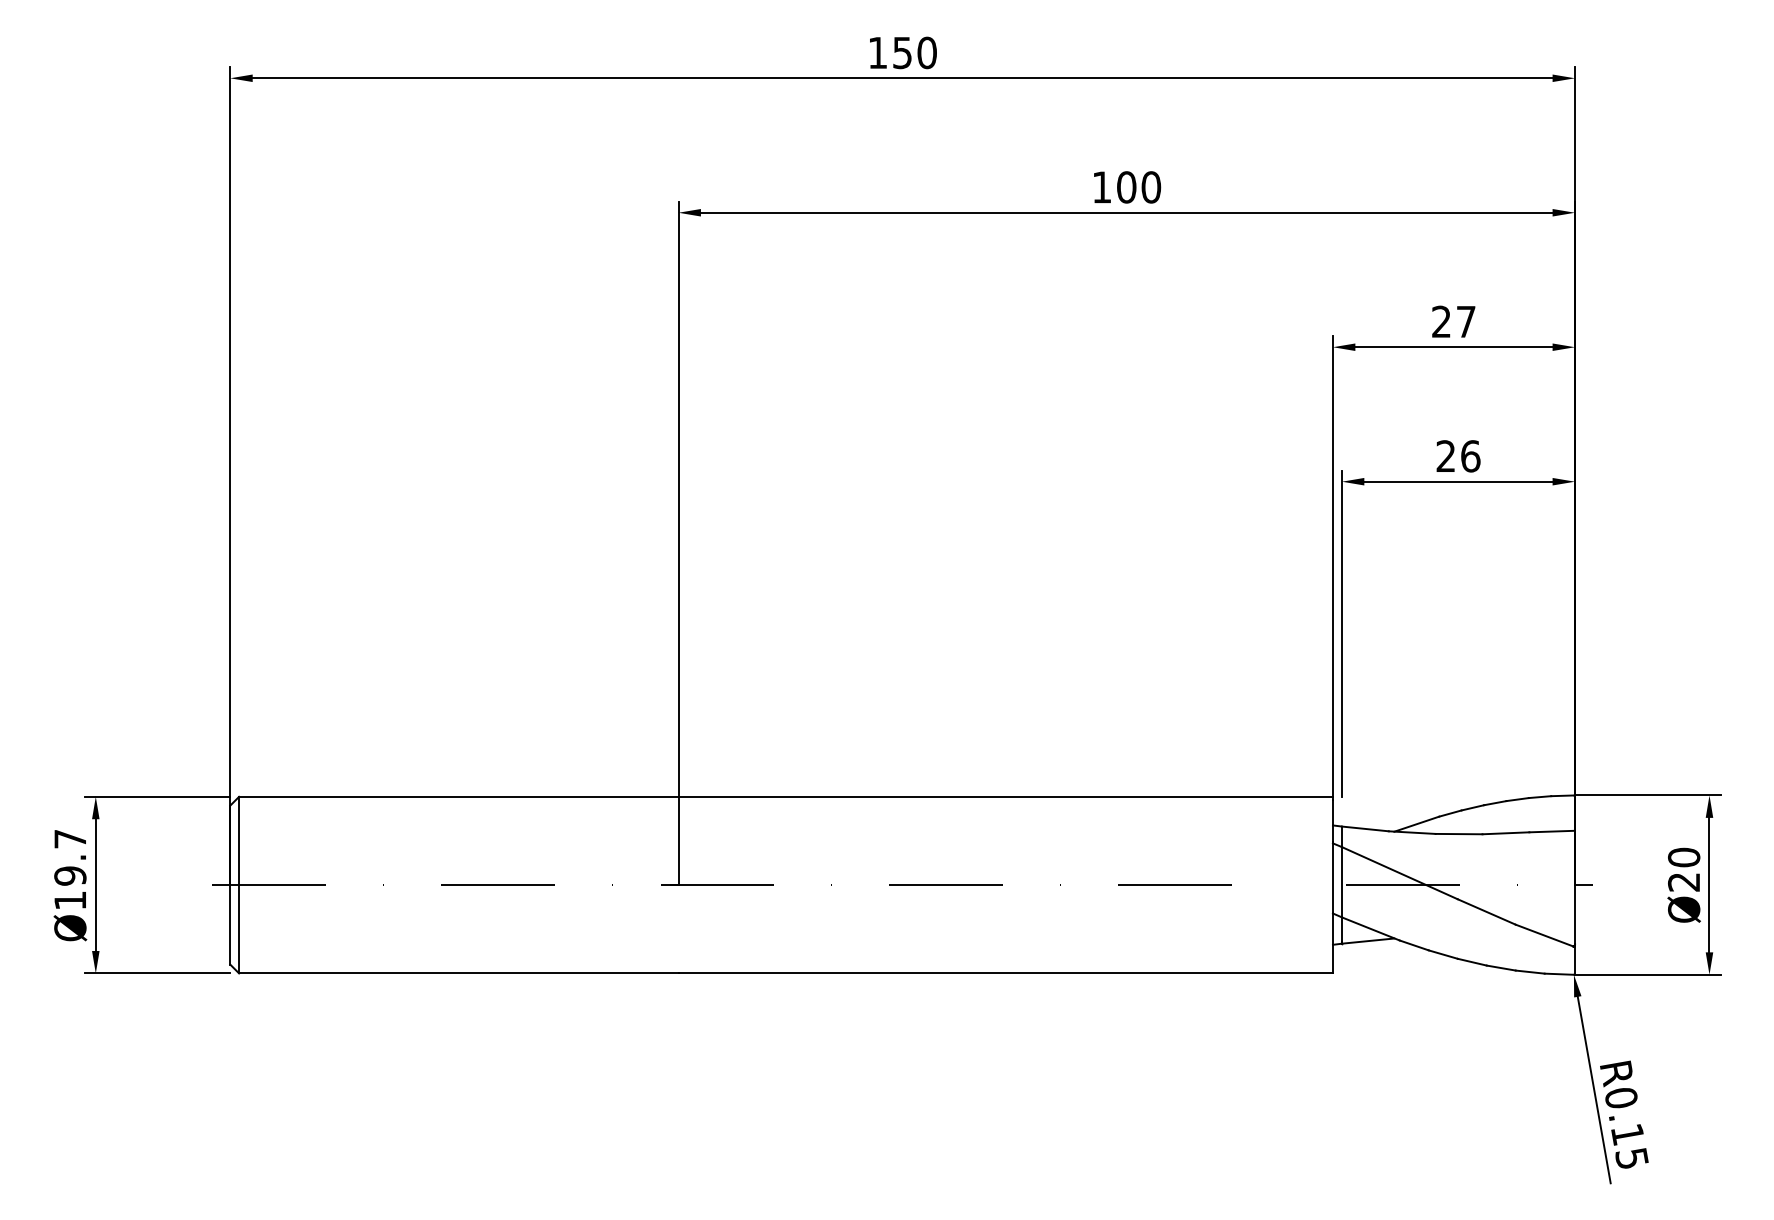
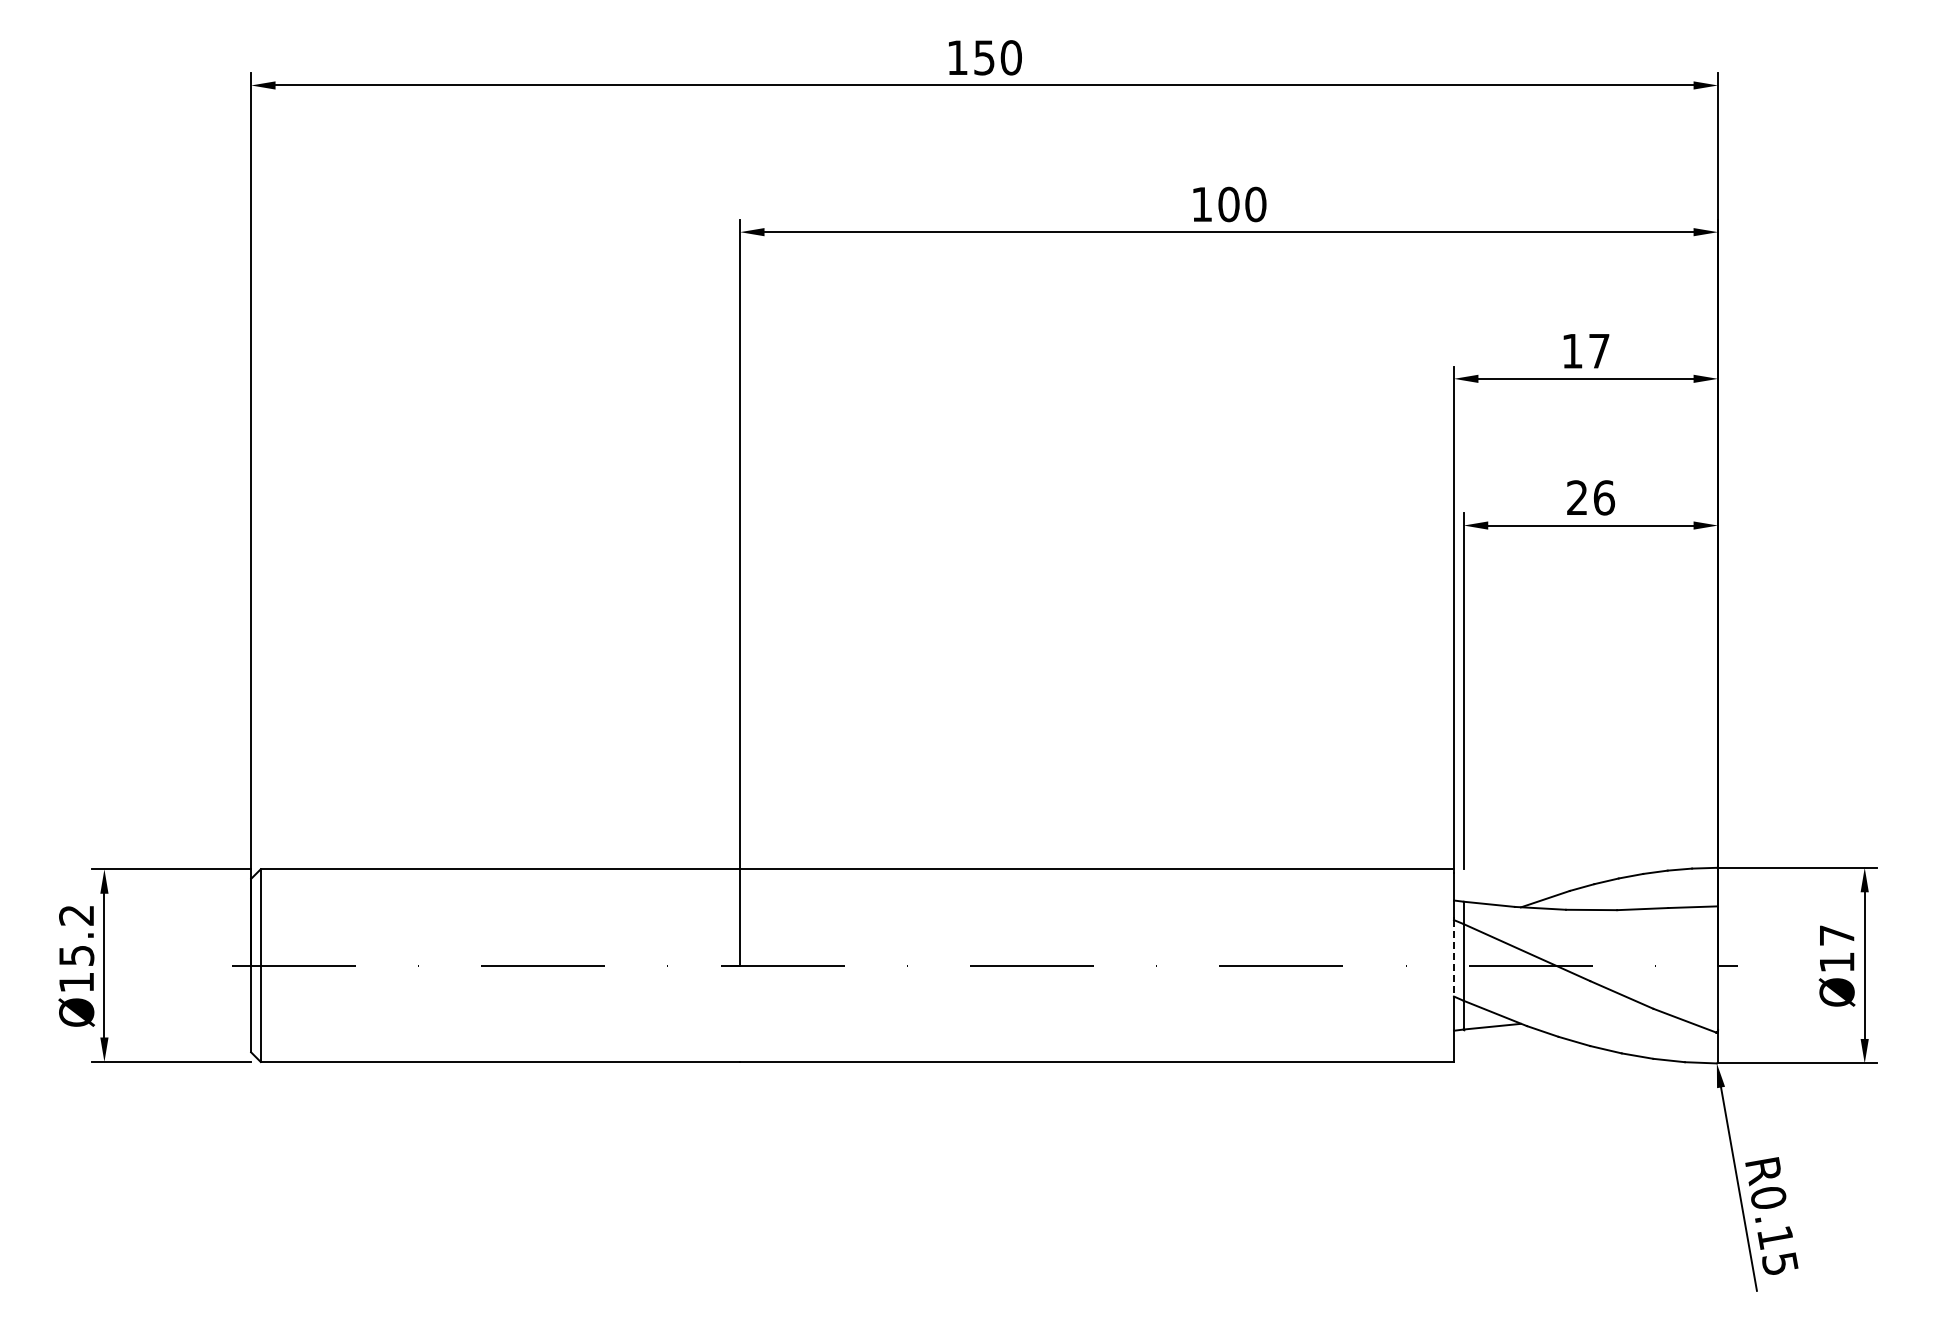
text: (1441, 321) -> (1572, 350), 27 -> 17
text: (70, 857) -> (76, 935), Ø19.7 -> Ø15.2
text: (1683, 869) -> (1836, 948), Ø20 -> Ø17
line: (1332, 878) -> (1453, 958), solid -> dashed

